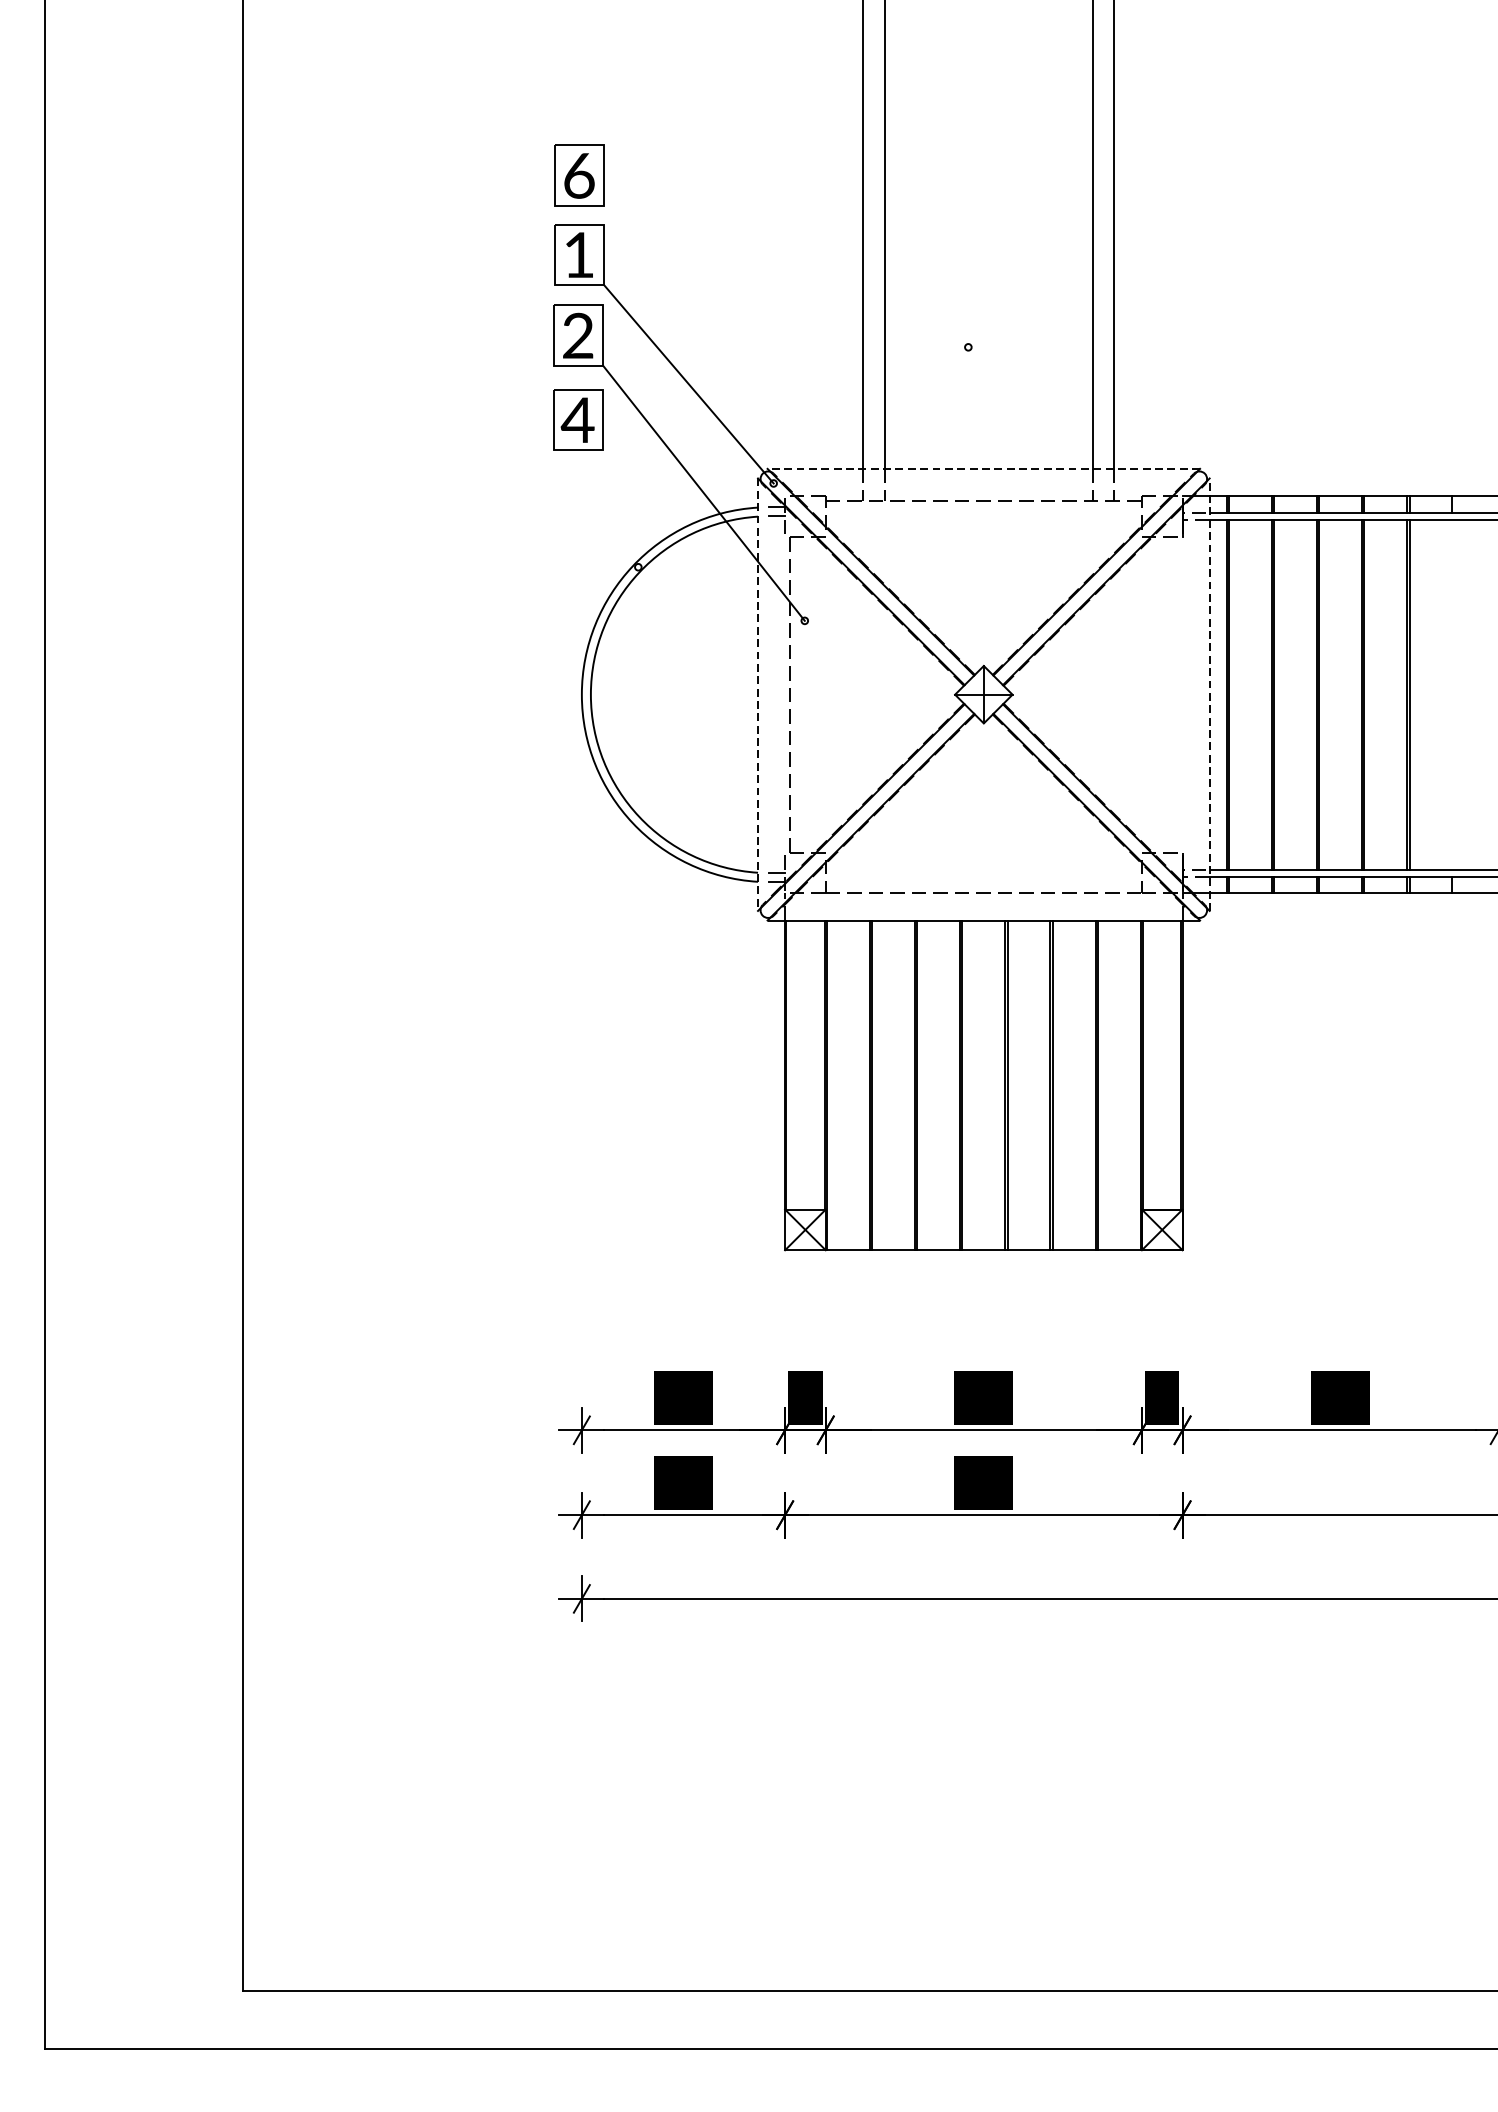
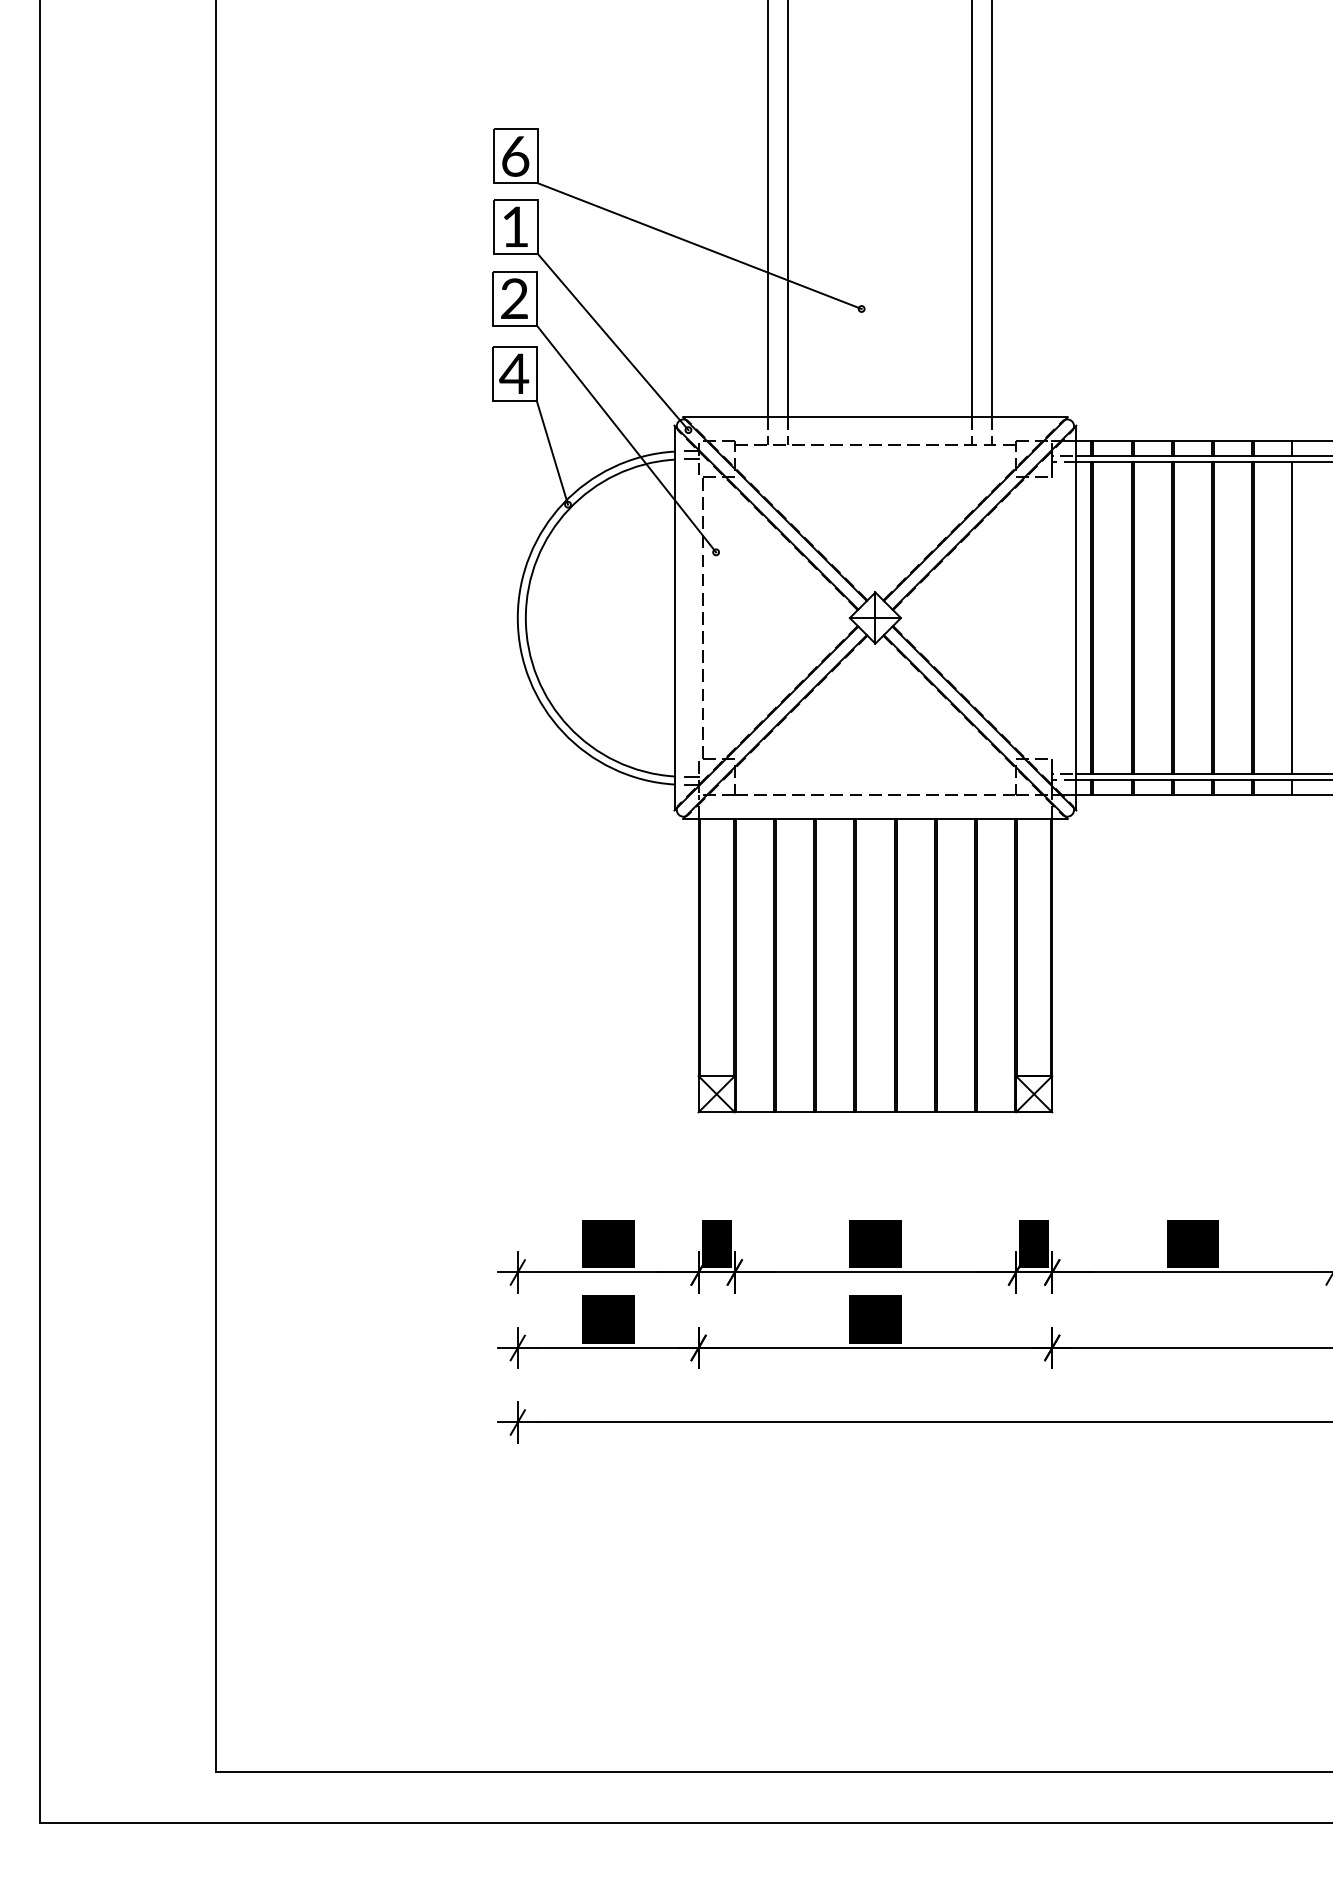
line: (786, 277) -> (699, 246), added
line: (982, 469) -> (874, 417), dashed -> solid
line: (620, 508) -> (552, 452), added
line: (1209, 694) -> (1076, 617), dashed -> solid
line: (1452, 694) -> (1292, 617), added
line: (757, 695) -> (674, 618), dashed -> solid

